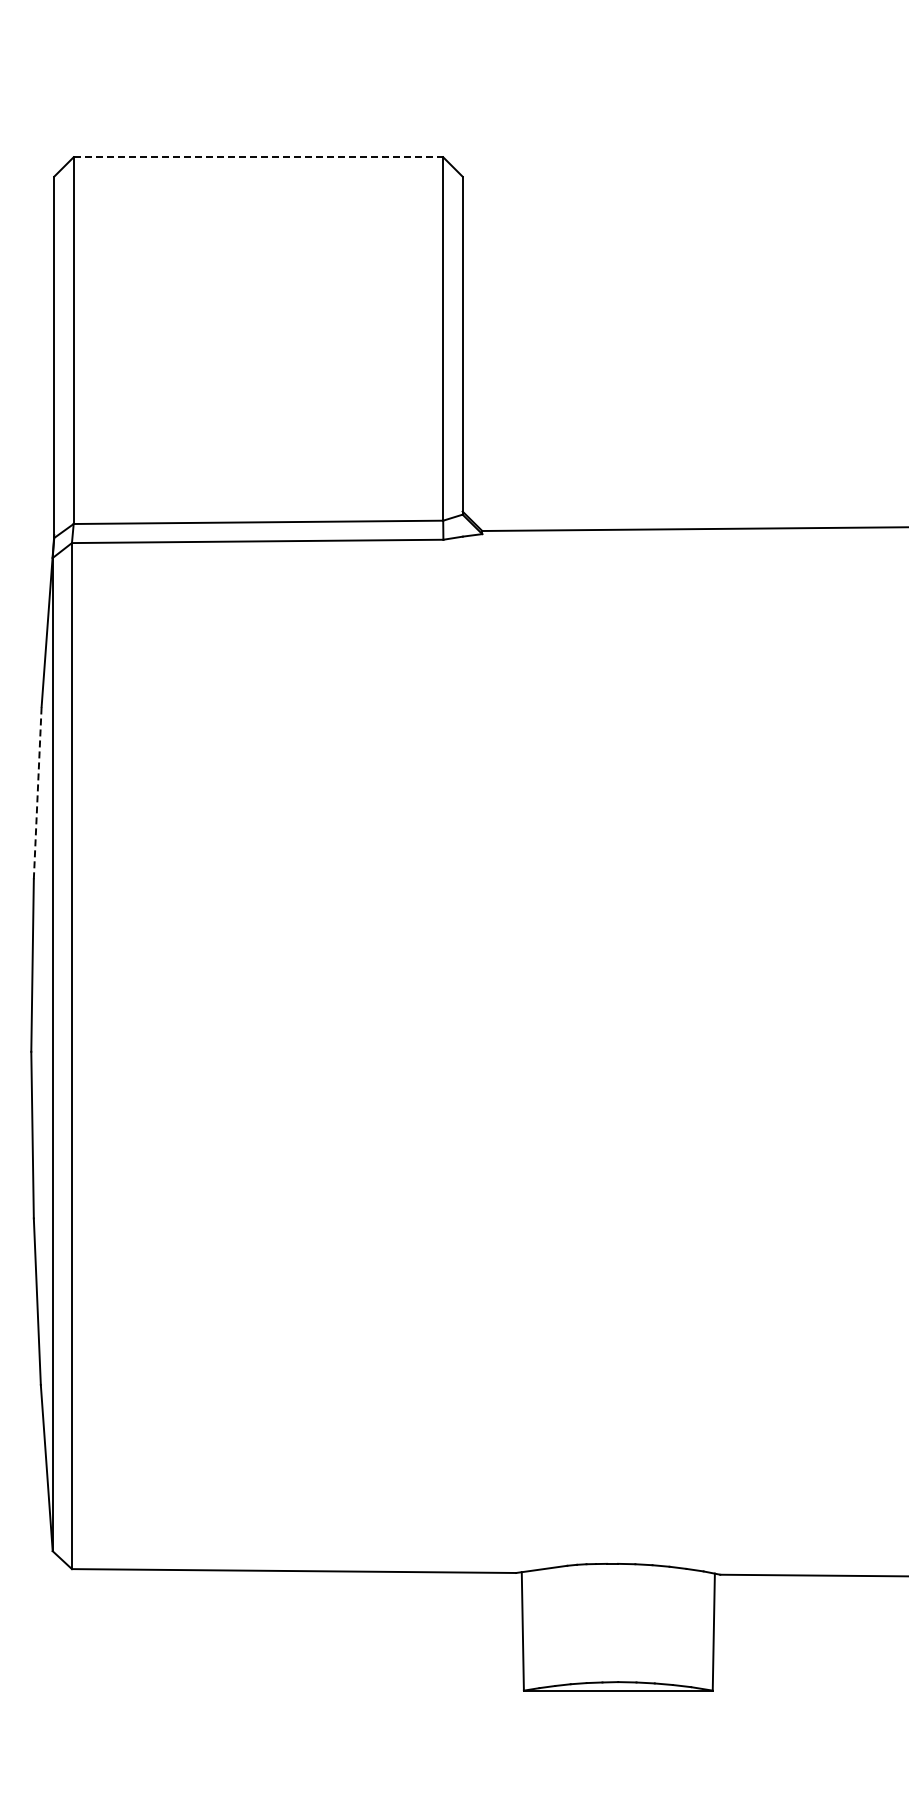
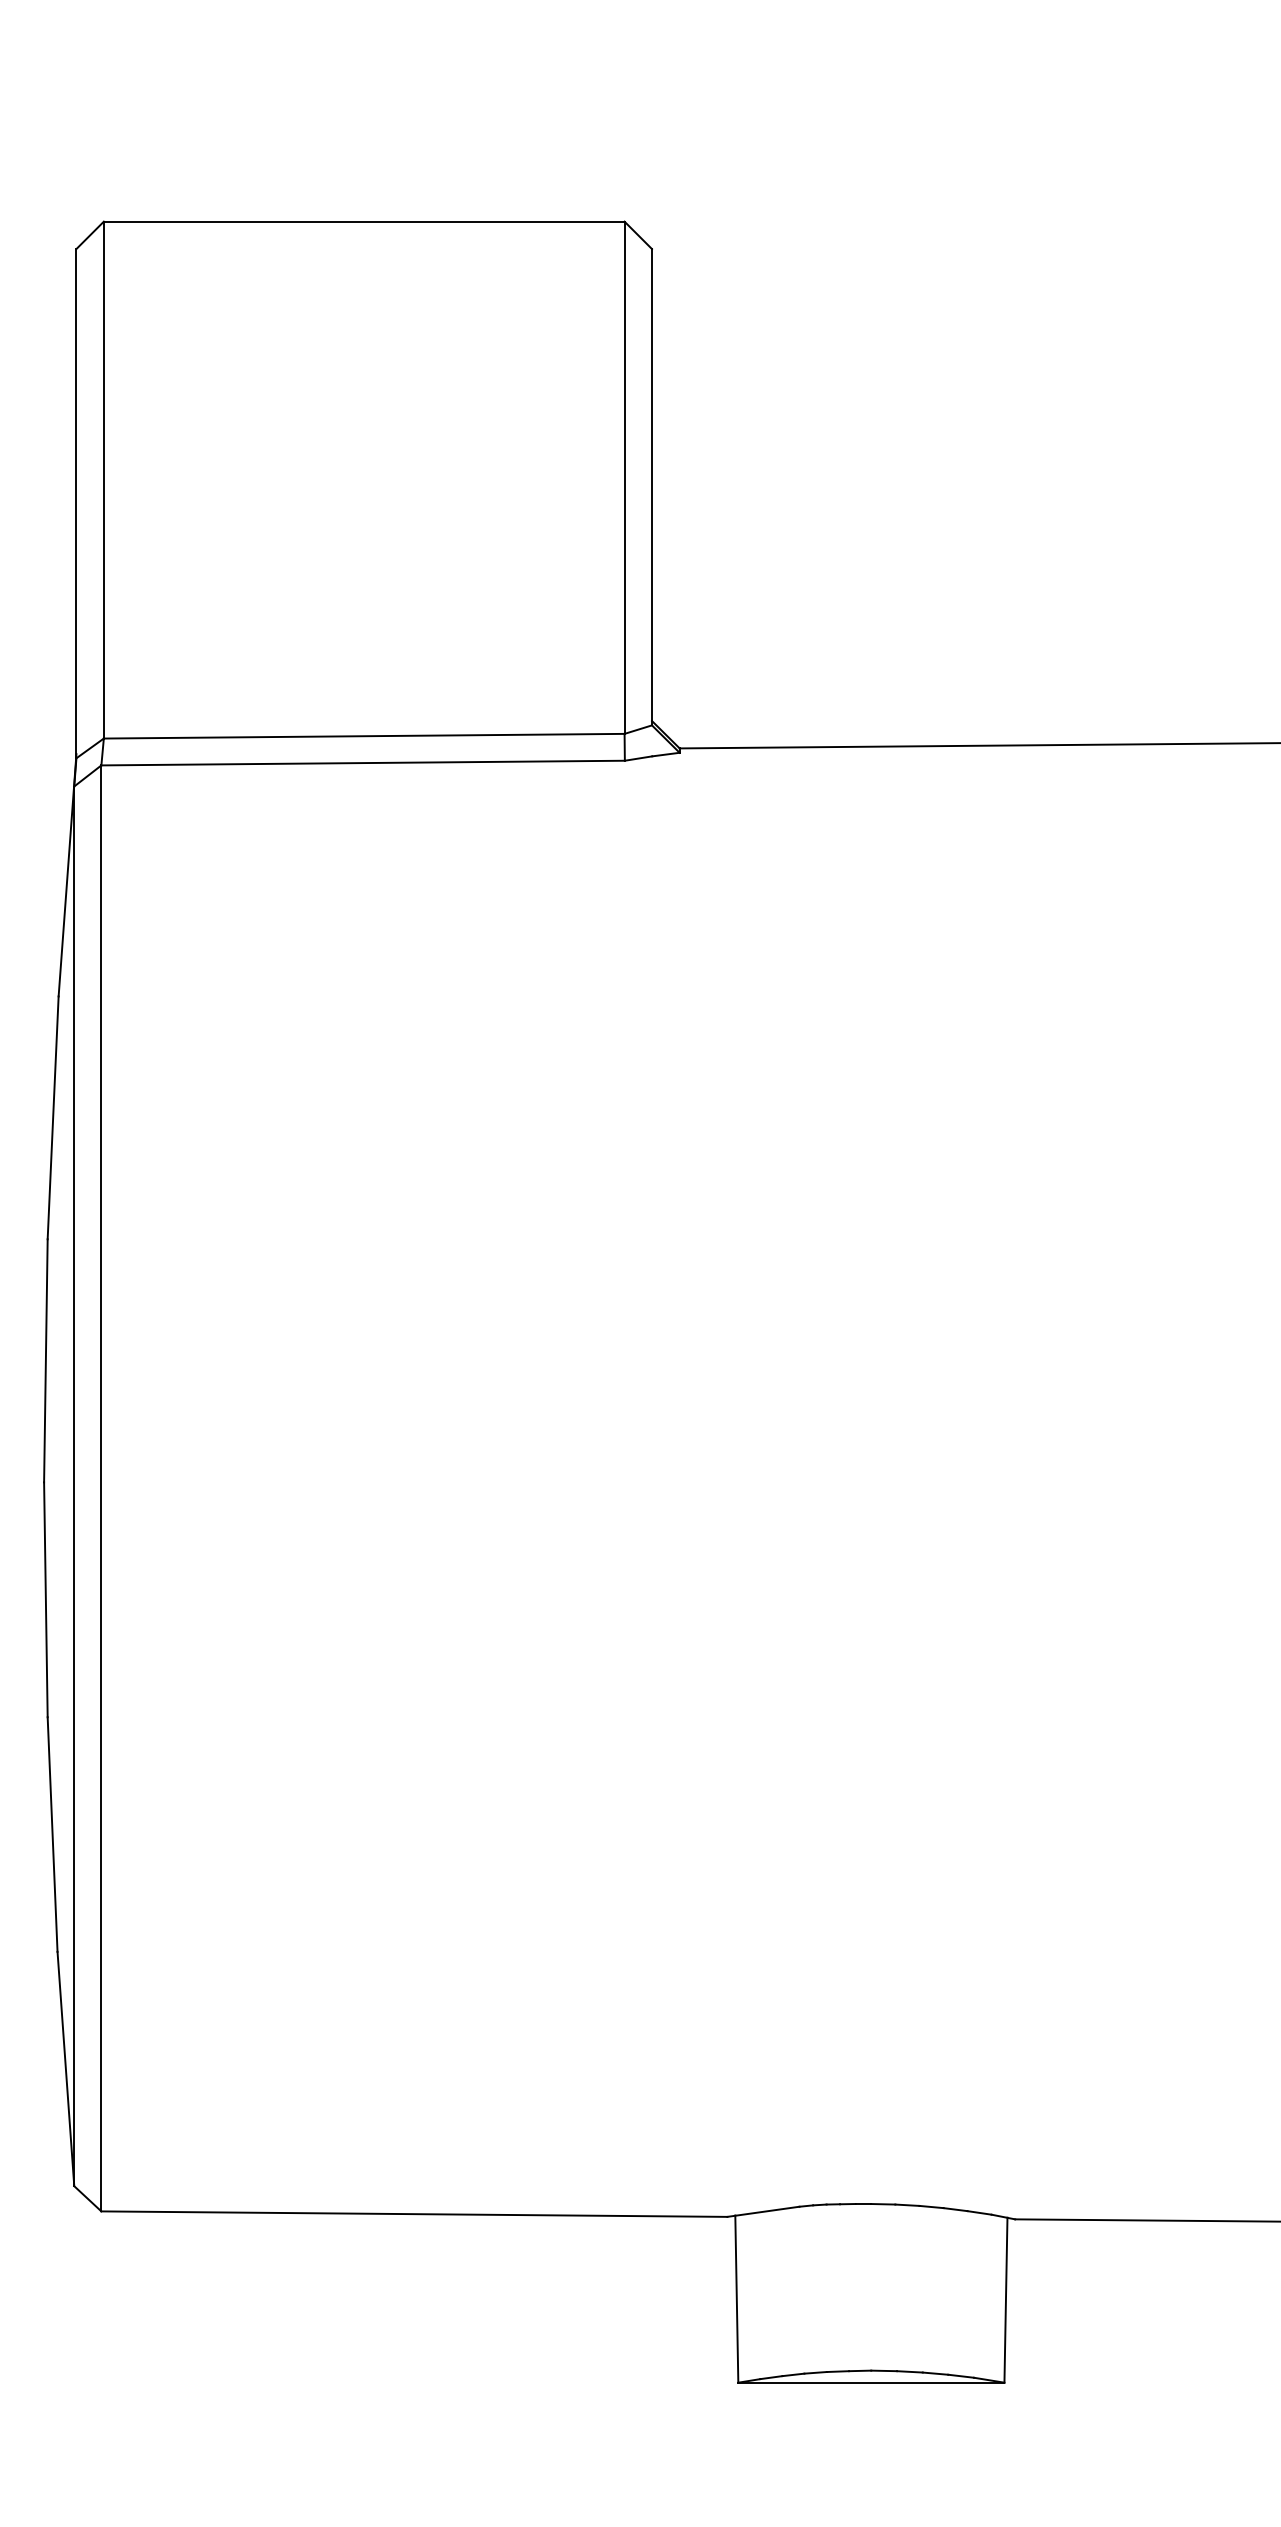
line: (258, 157) -> (364, 222), dashed -> solid
line: (37, 792) -> (52, 1116), dashed -> solid

